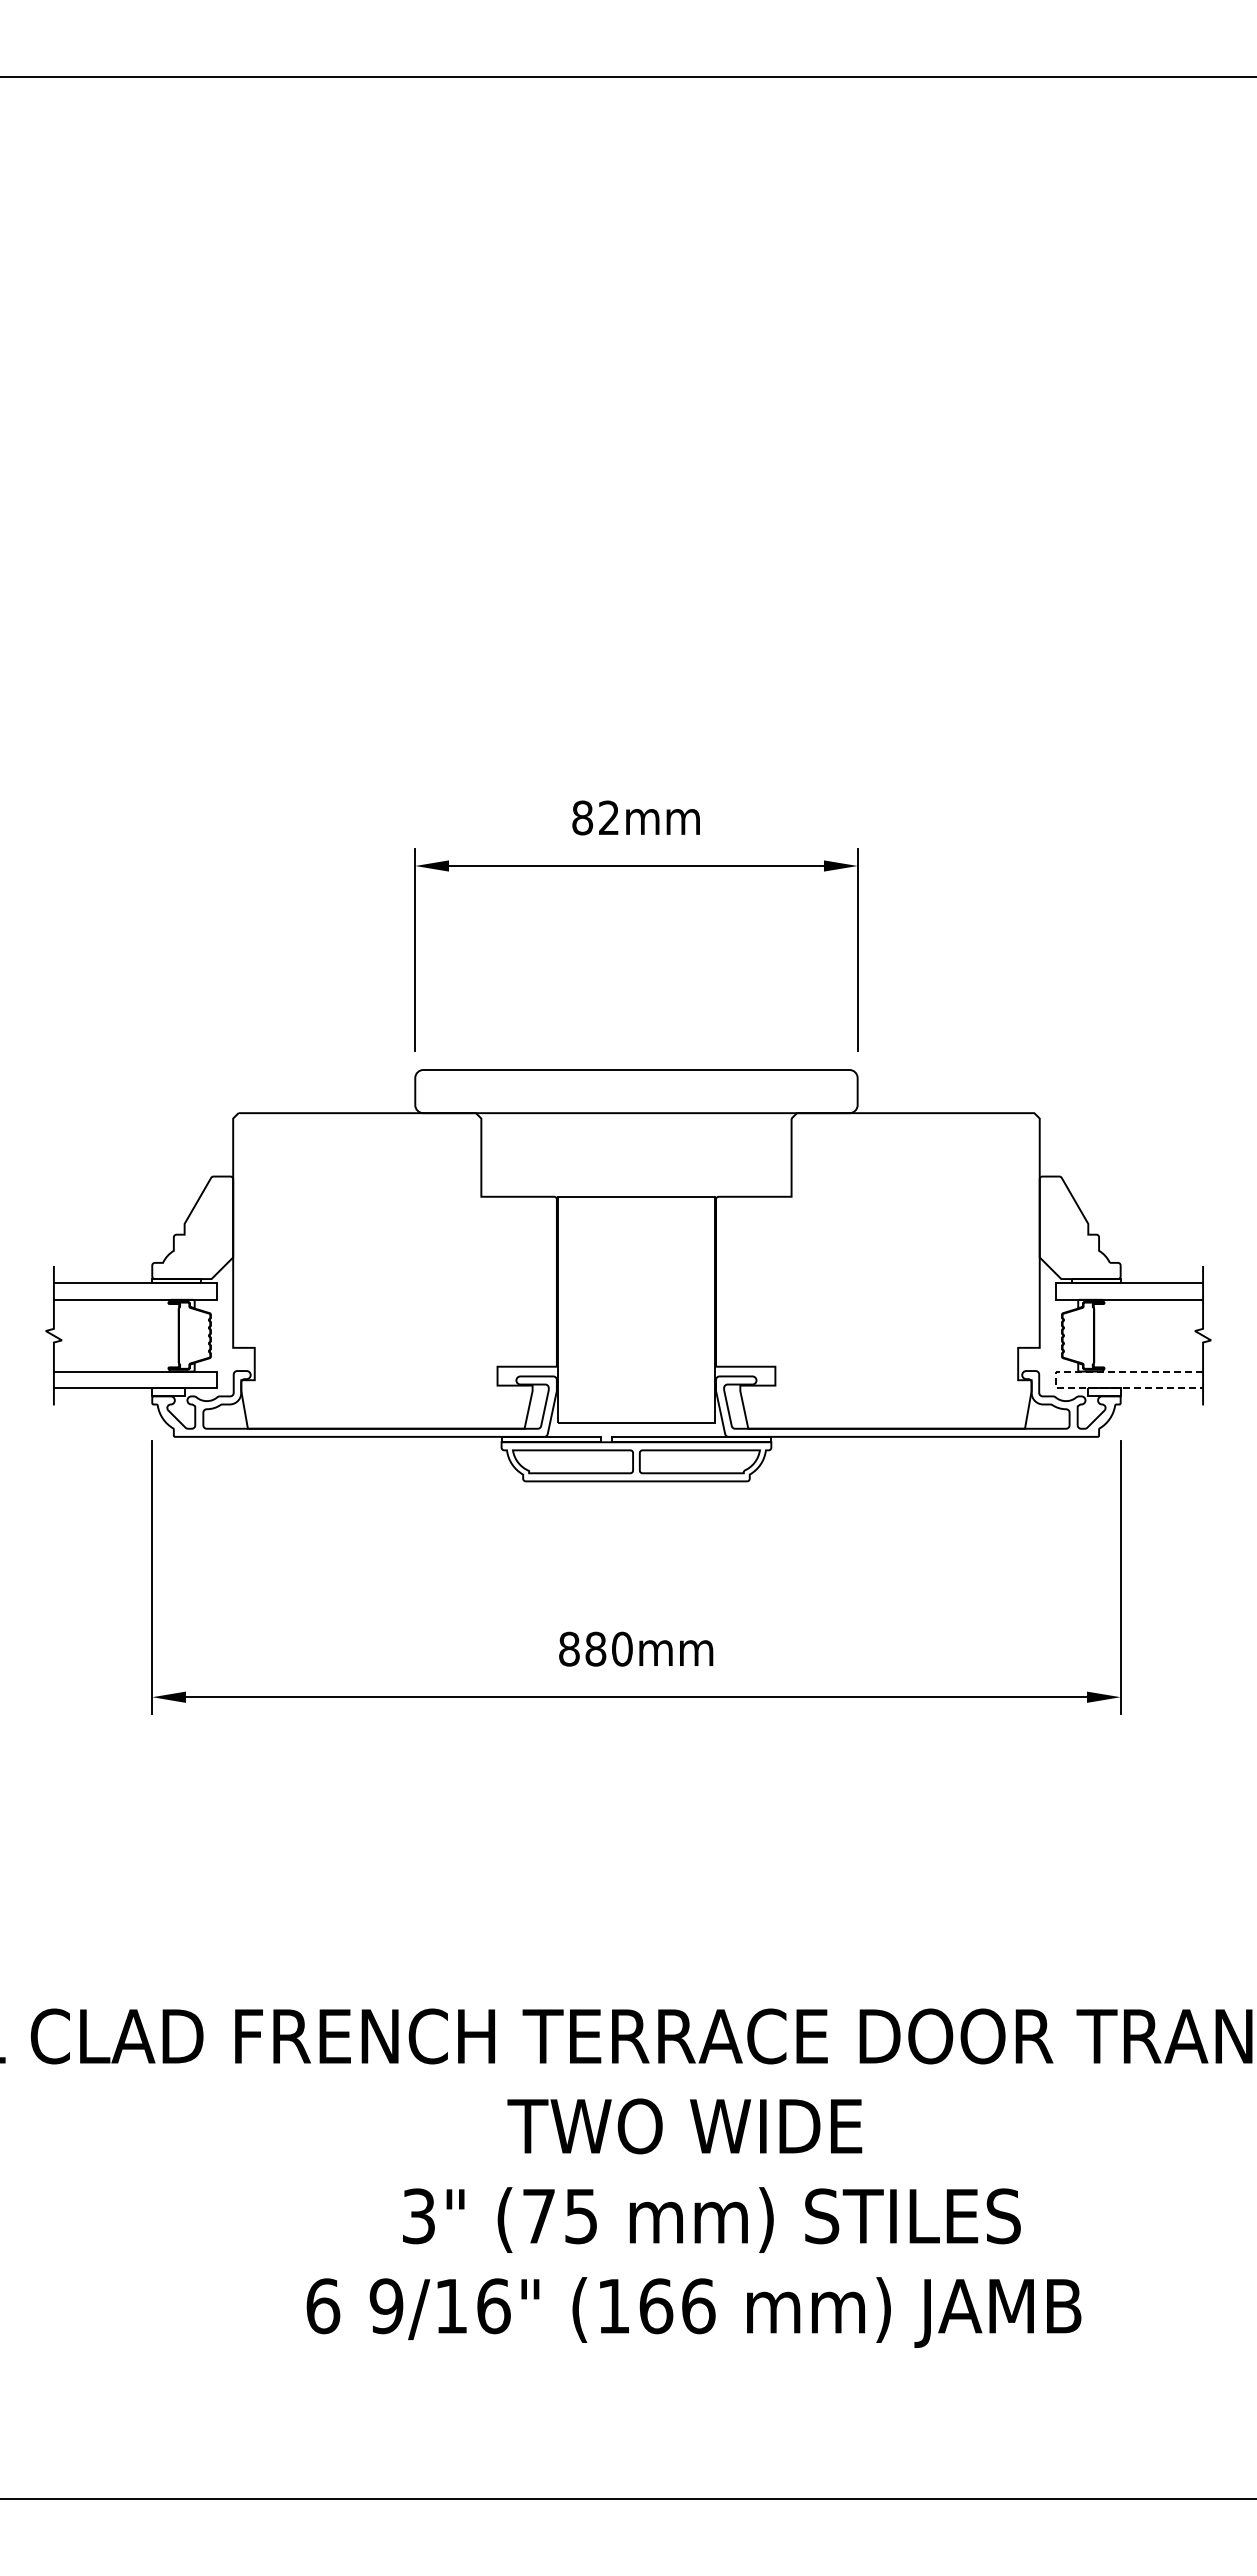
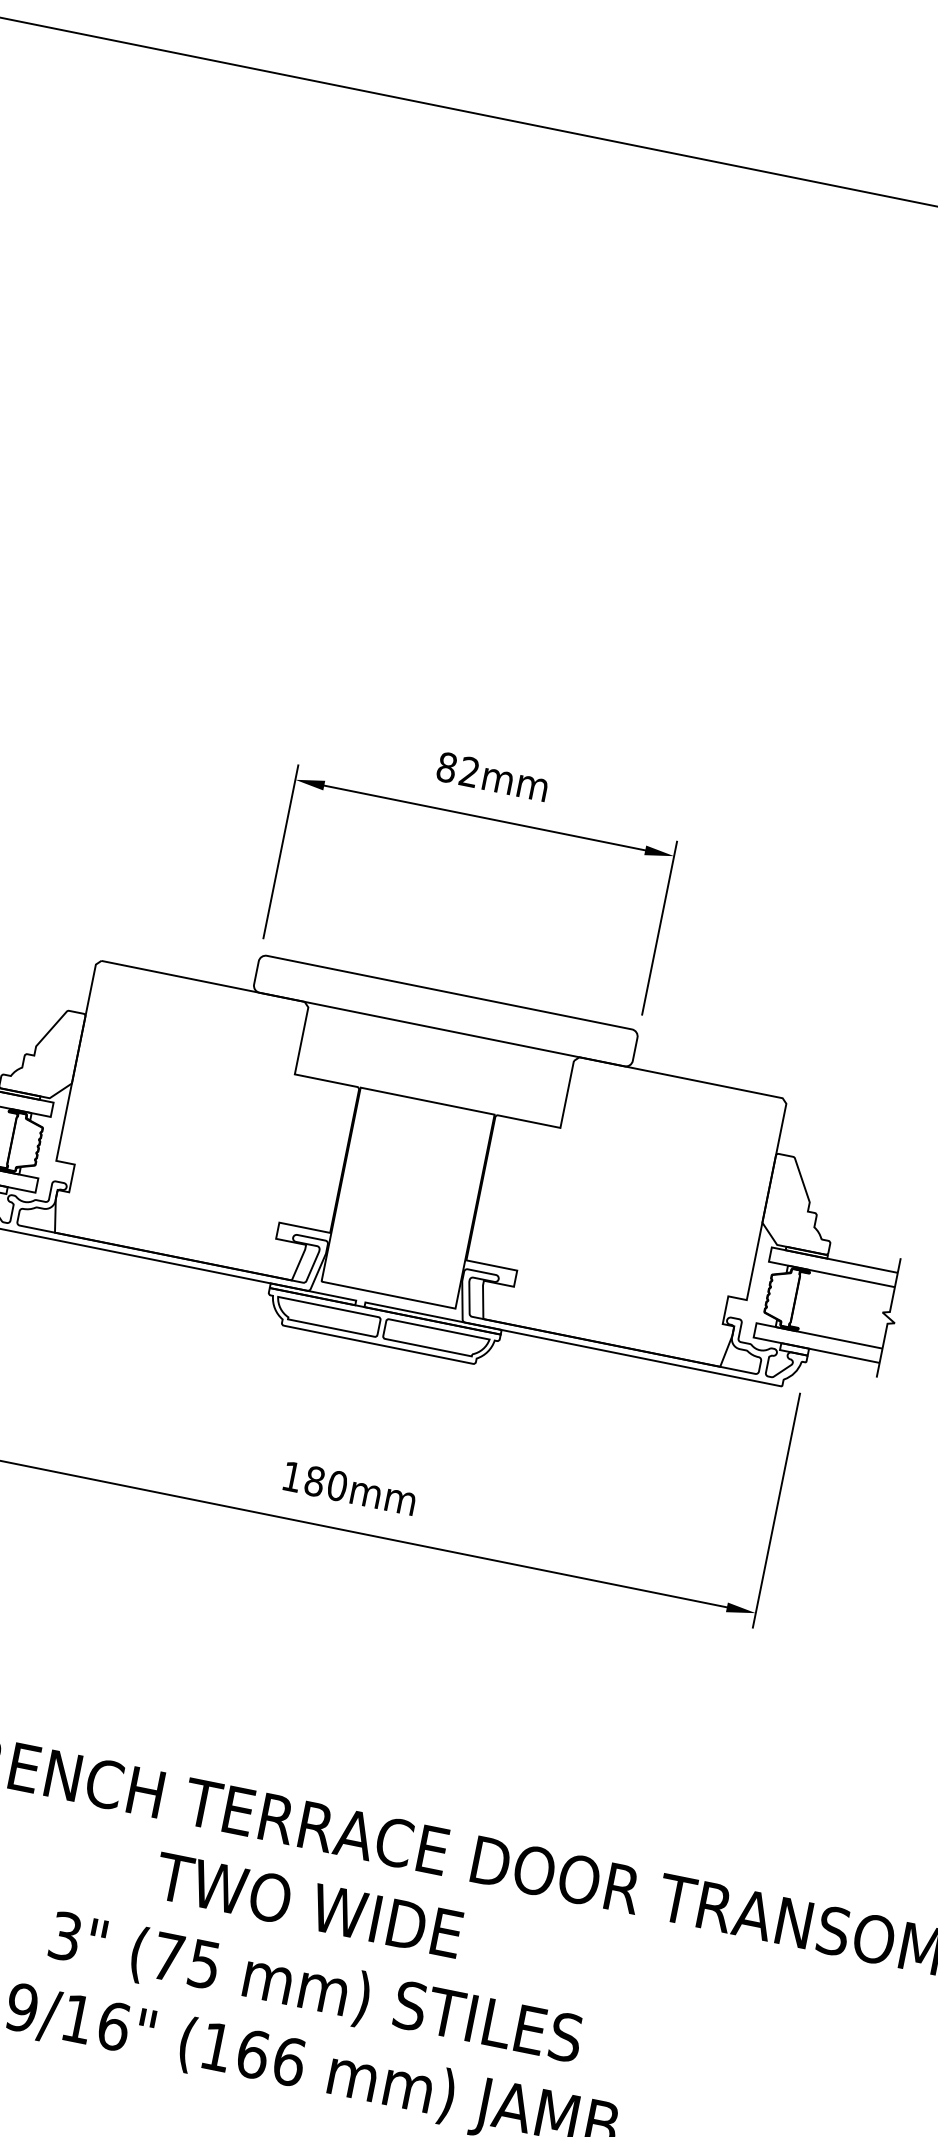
line: (1055, 1380) -> (754, 1330), dashed -> solid
text: (569, 1648) -> (292, 1476), 880mm -> 180mm

